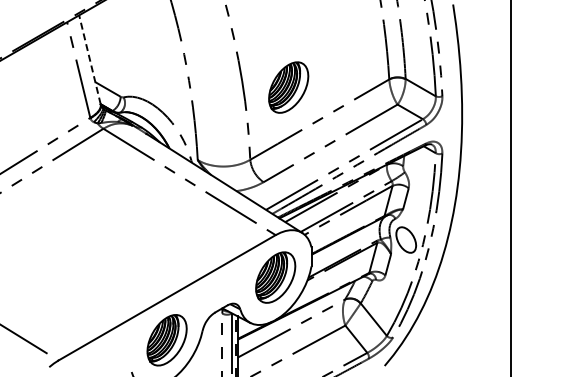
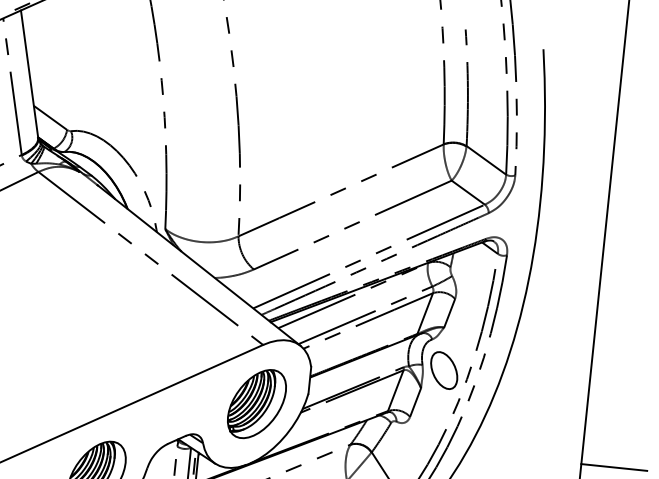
line: (89, 59) -> (29, 73), dashed -> solid
part: (288, 87) -> (302, 141), removed
line: (533, 296) -> (613, 467), added

